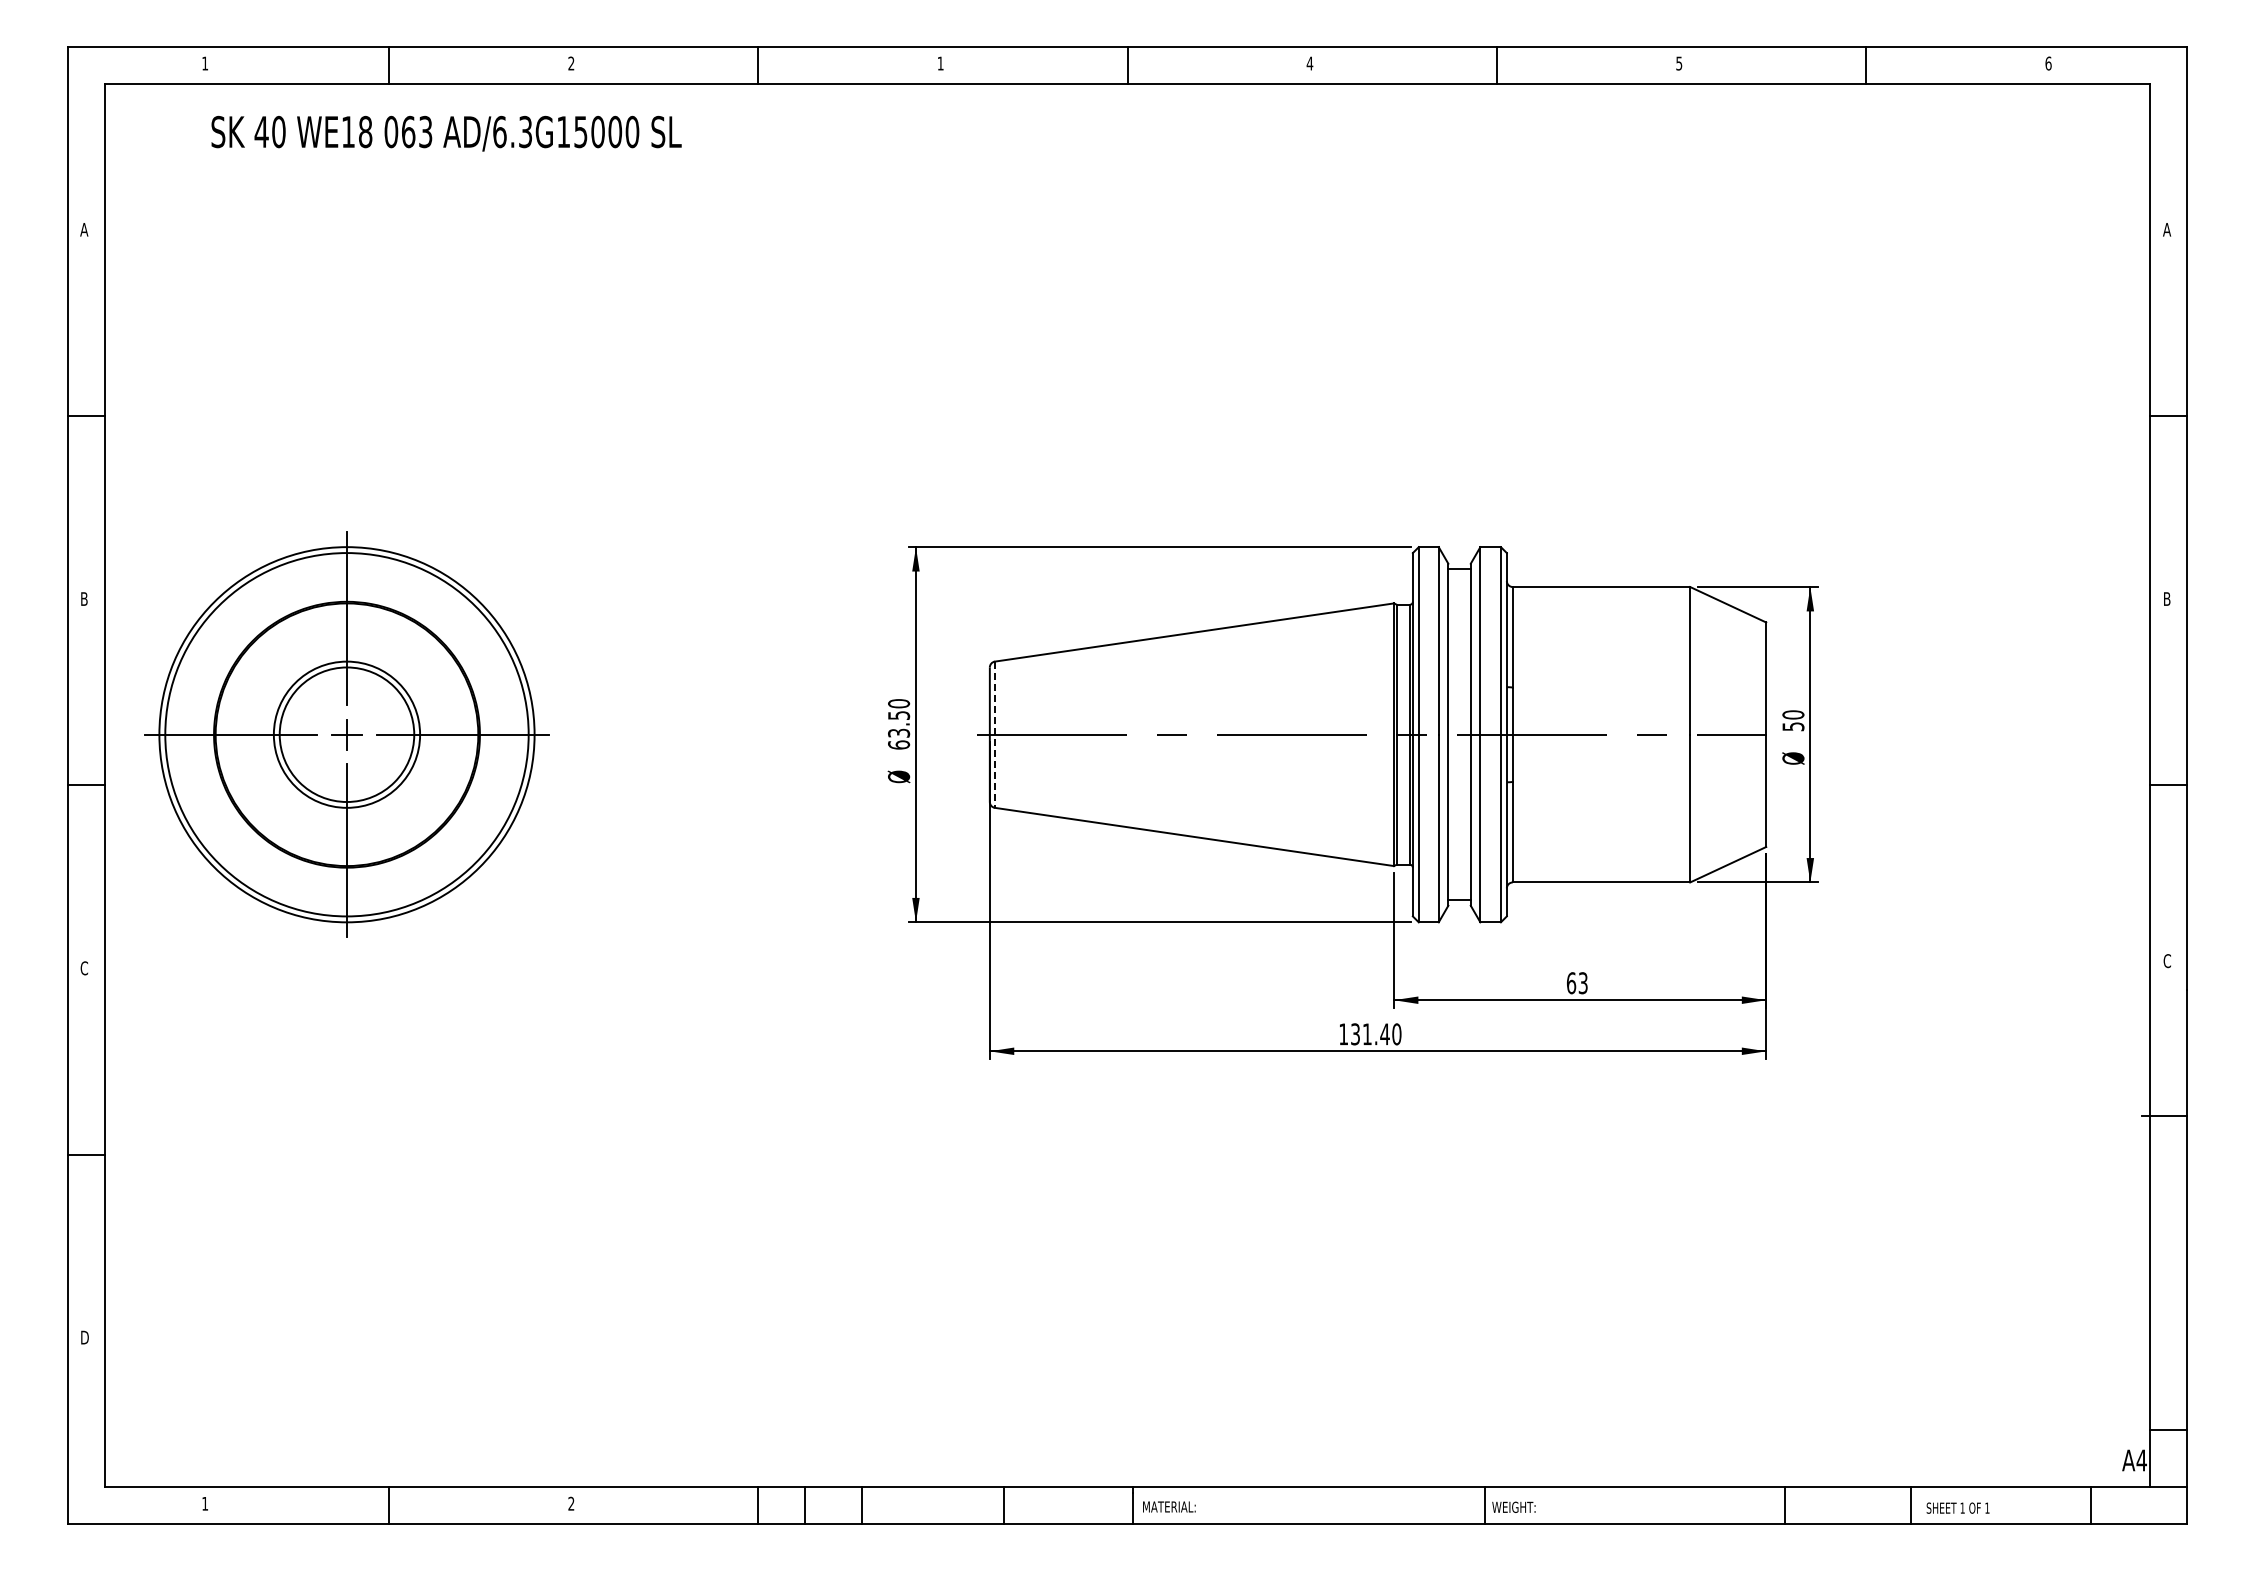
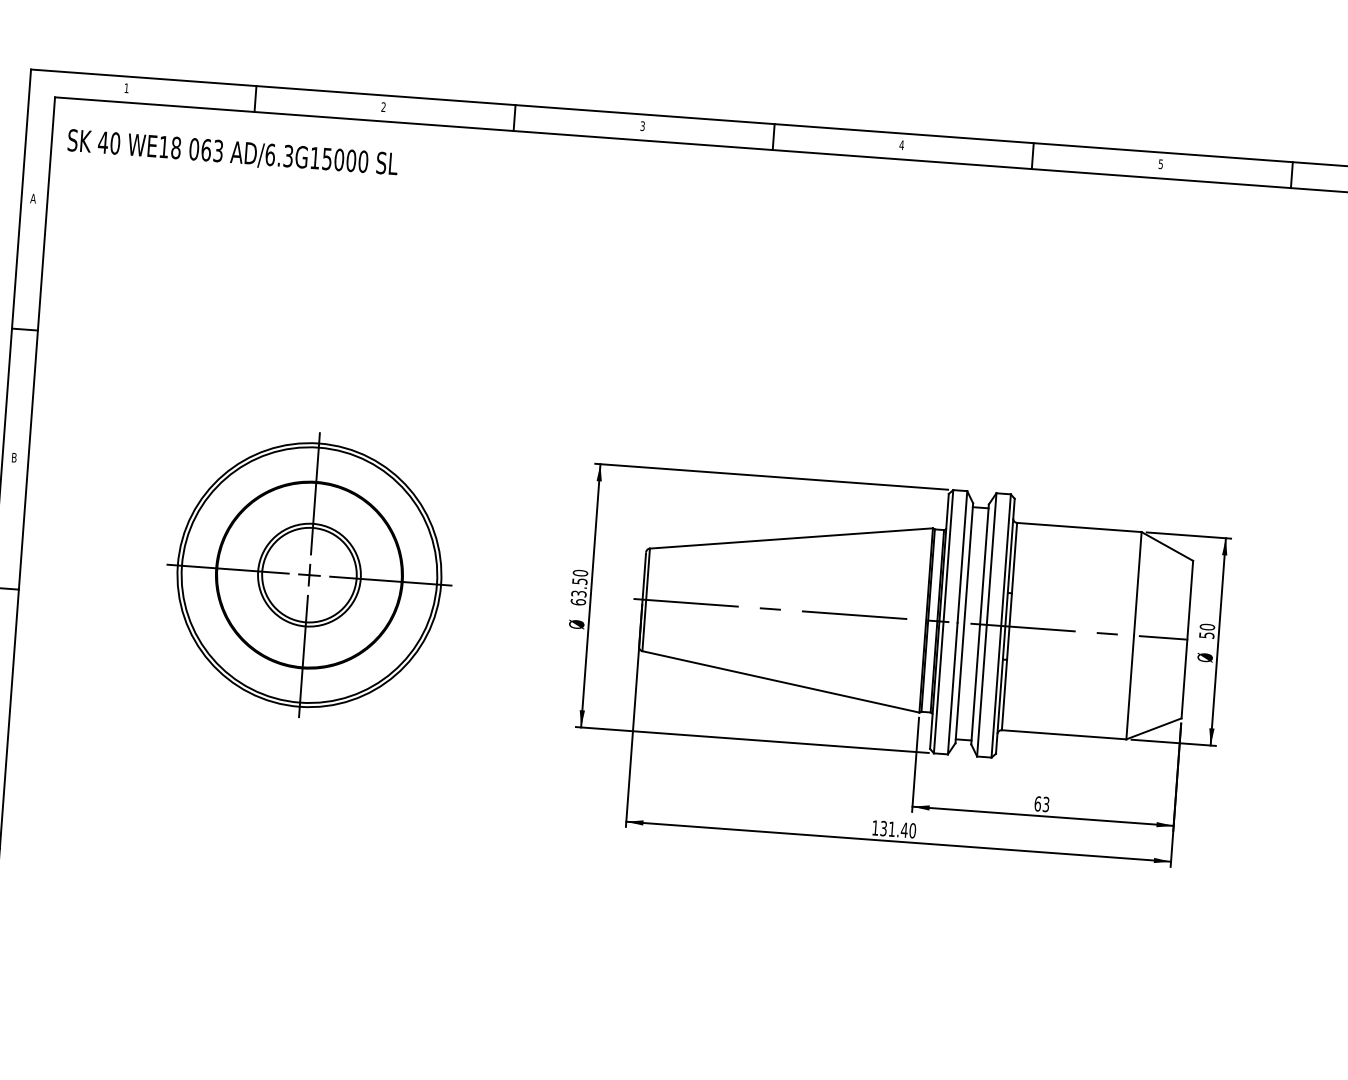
text: (940, 63) -> (642, 126), 1 -> 3
text: (446, 133) -> (232, 153), moved
part: (346, 734) -> (309, 574), moved
line: (994, 735) -> (645, 600), dashed -> solid

